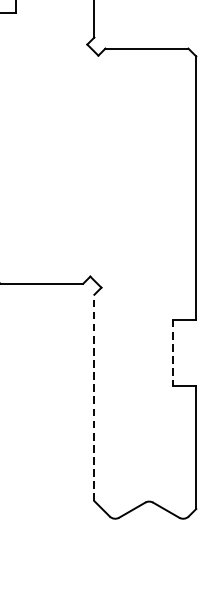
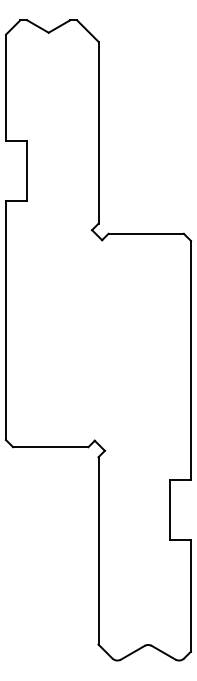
line: (172, 352) -> (169, 509), dashed -> solid
line: (94, 397) -> (98, 550), dashed -> solid

